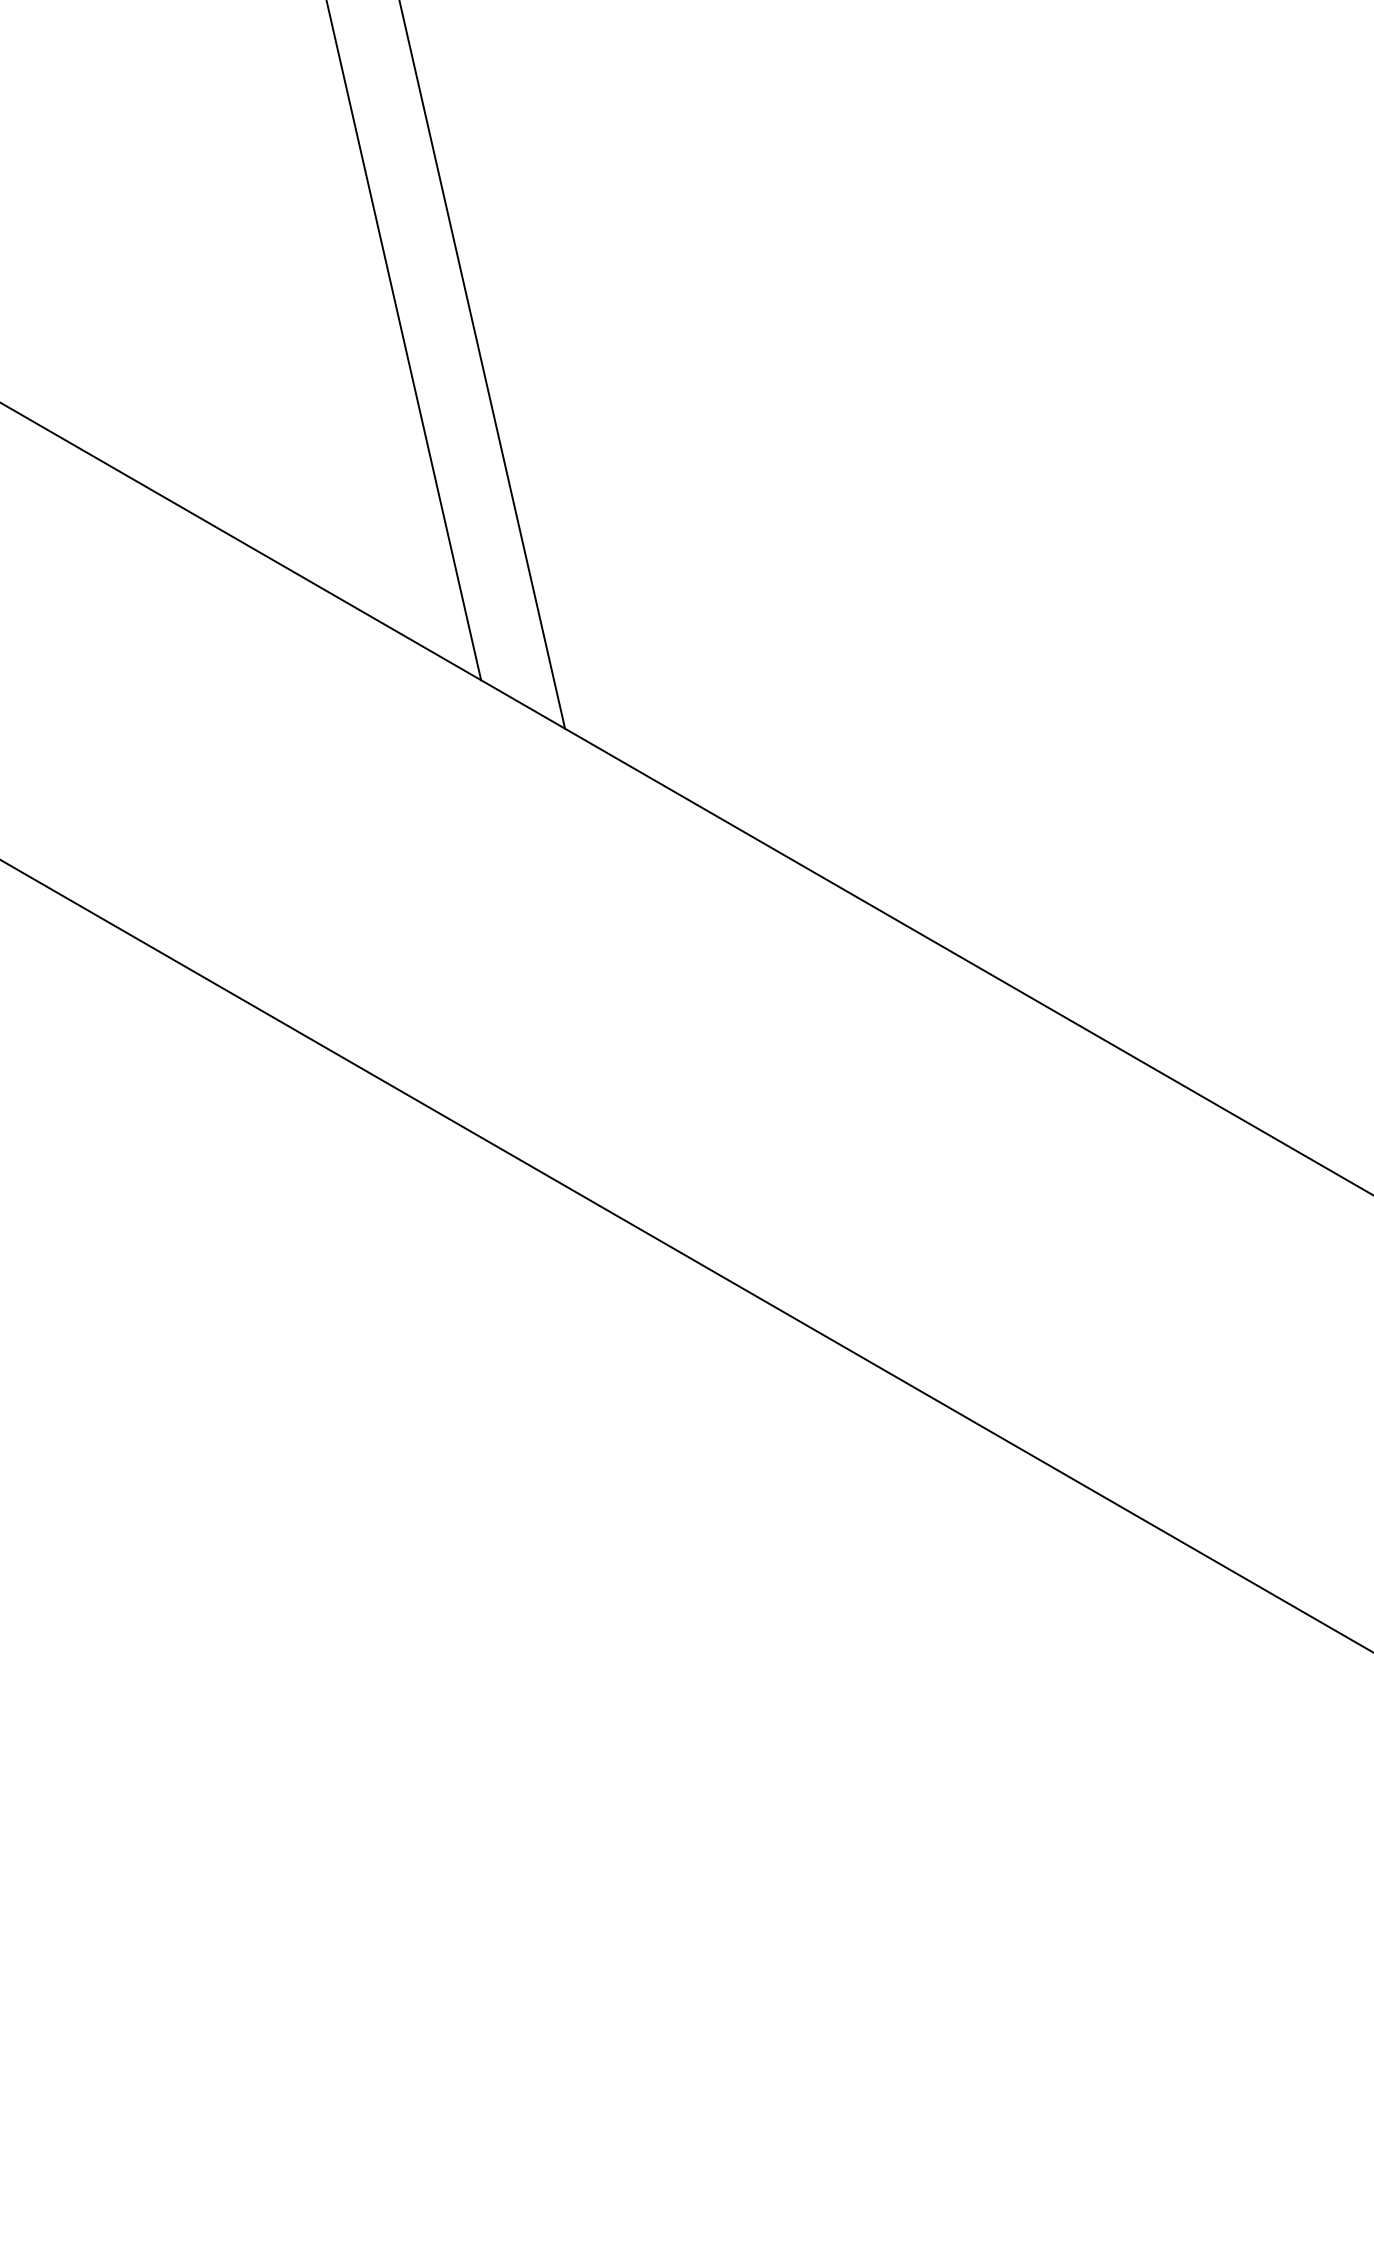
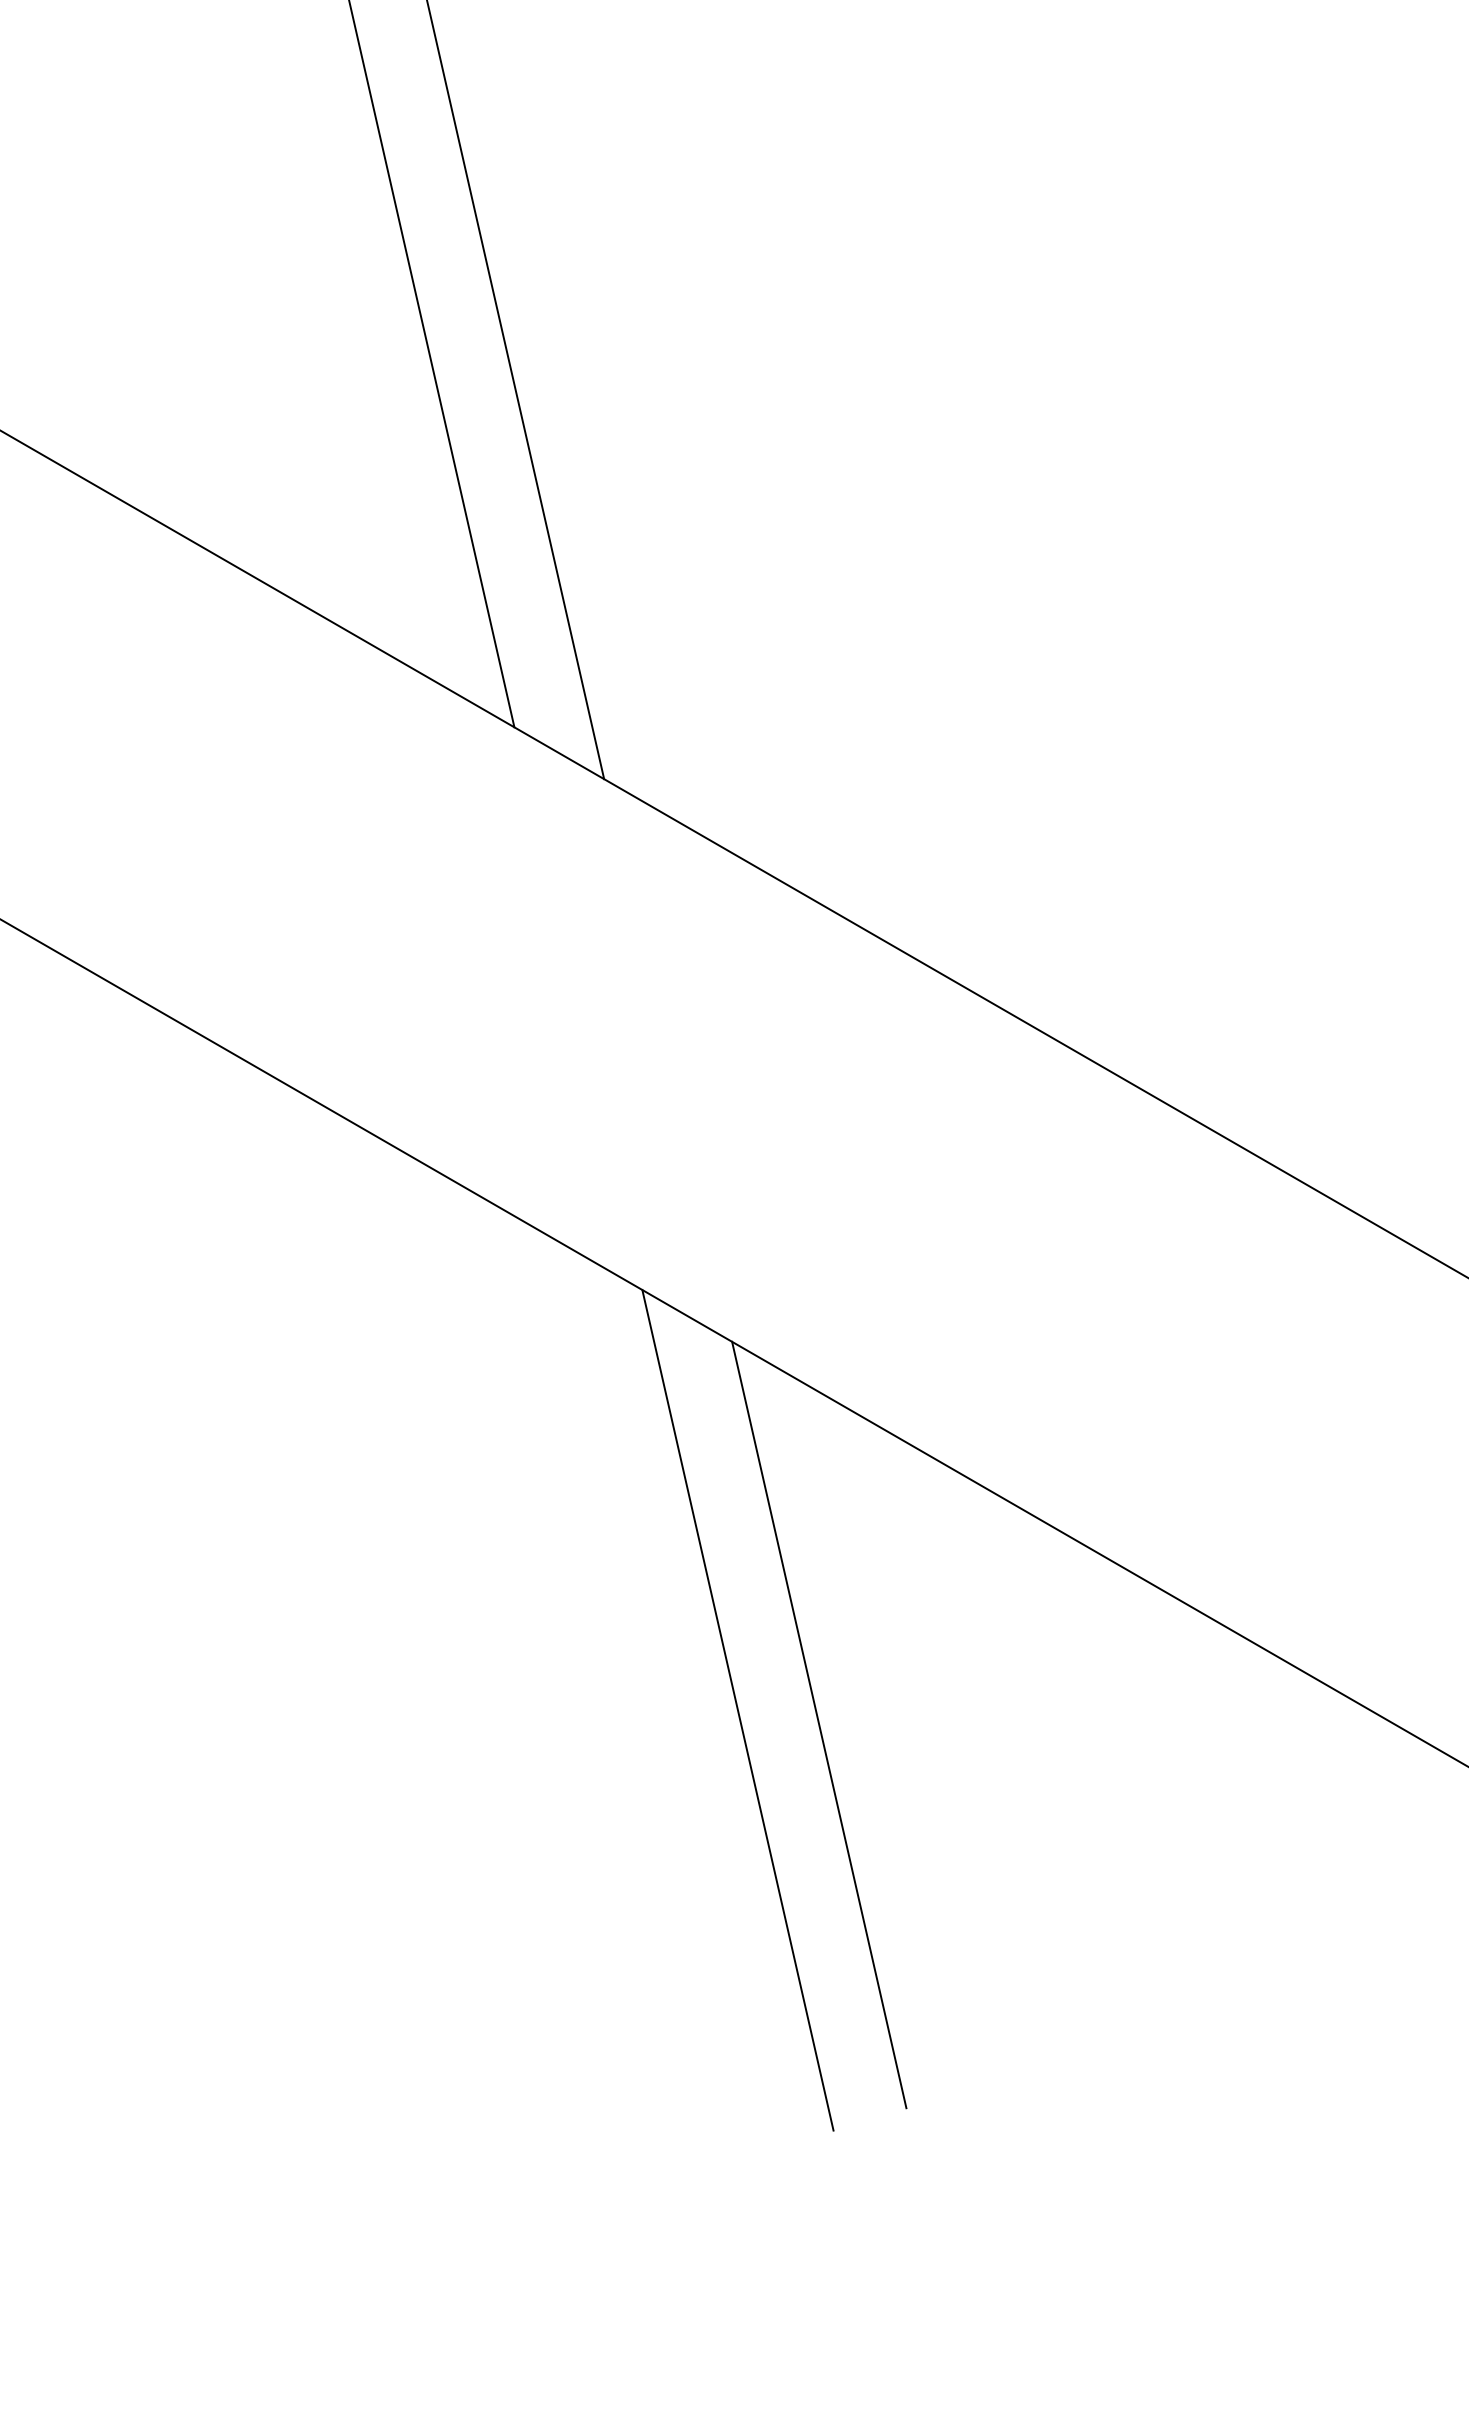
line: (689, 1599) -> (737, 1710), added
line: (766, 1612) -> (819, 1724), added

